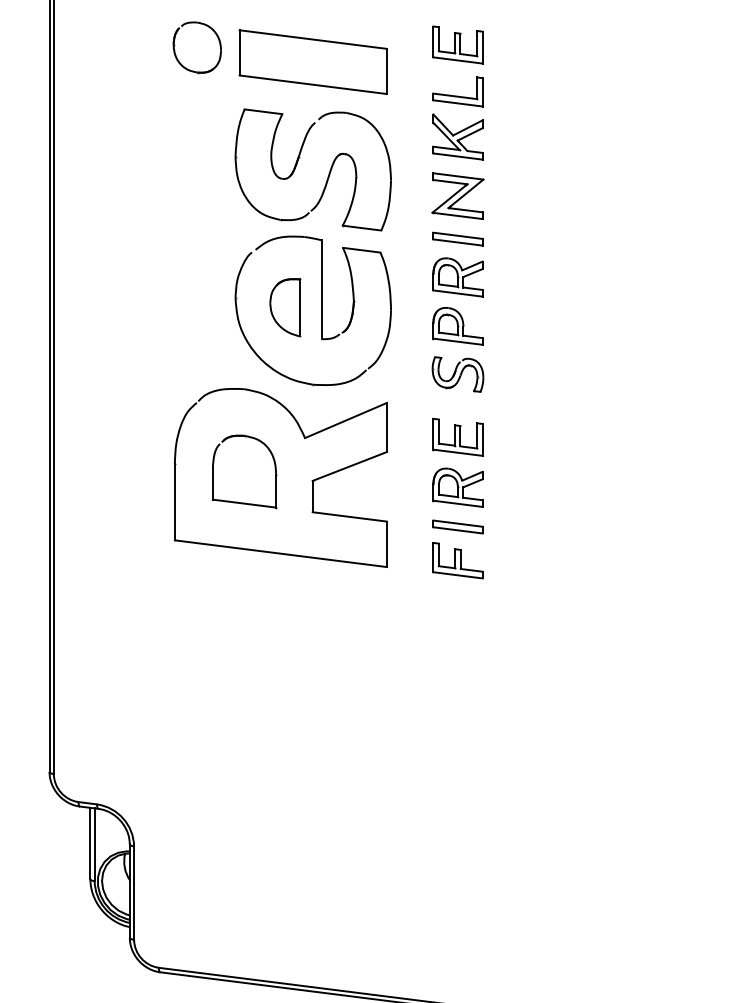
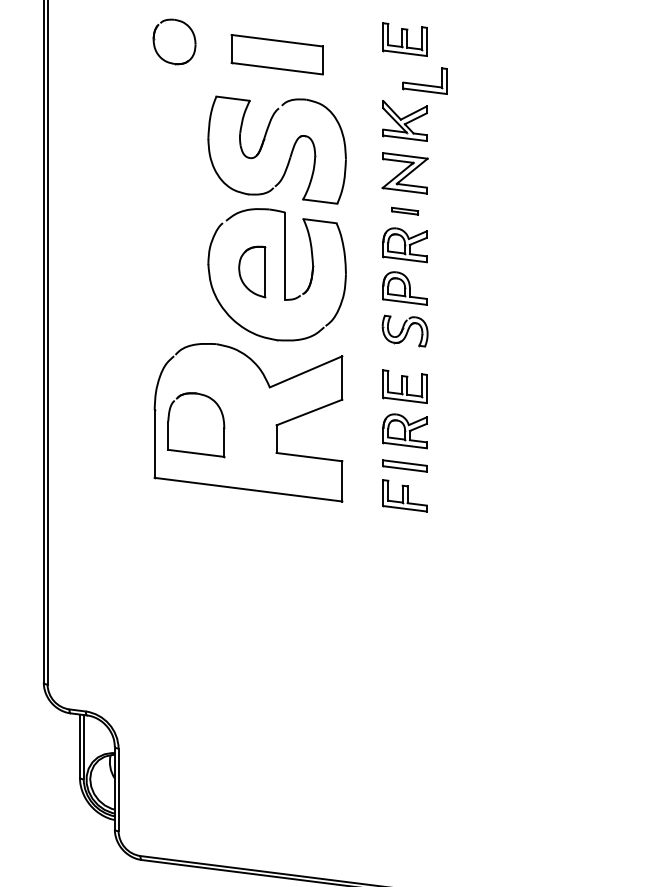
part: (313, 61) -> (277, 54), size x0.7
part: (457, 91) -> (424, 80), moved
part: (457, 238) -> (404, 210), size x0.6
part: (274, 466) -> (222, 420), moved

